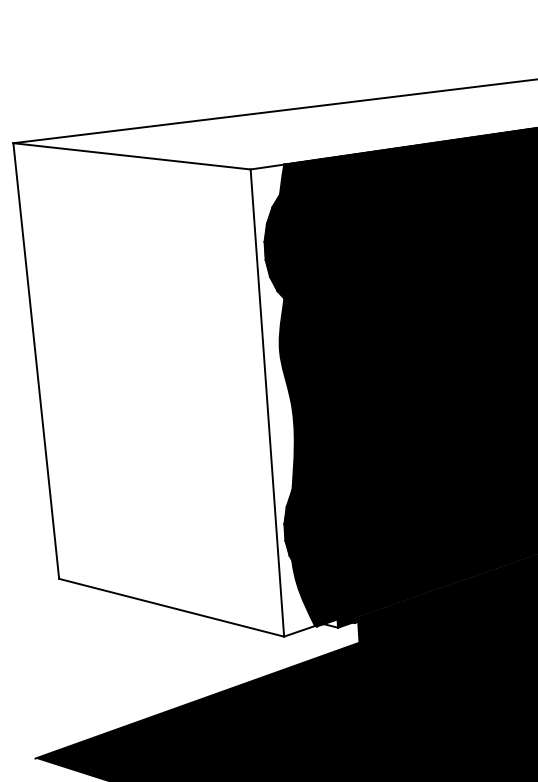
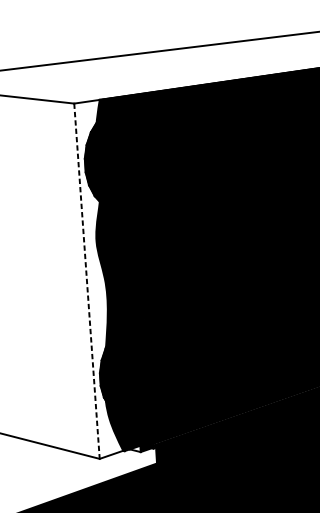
line: (267, 403) -> (87, 281), solid -> dashed

